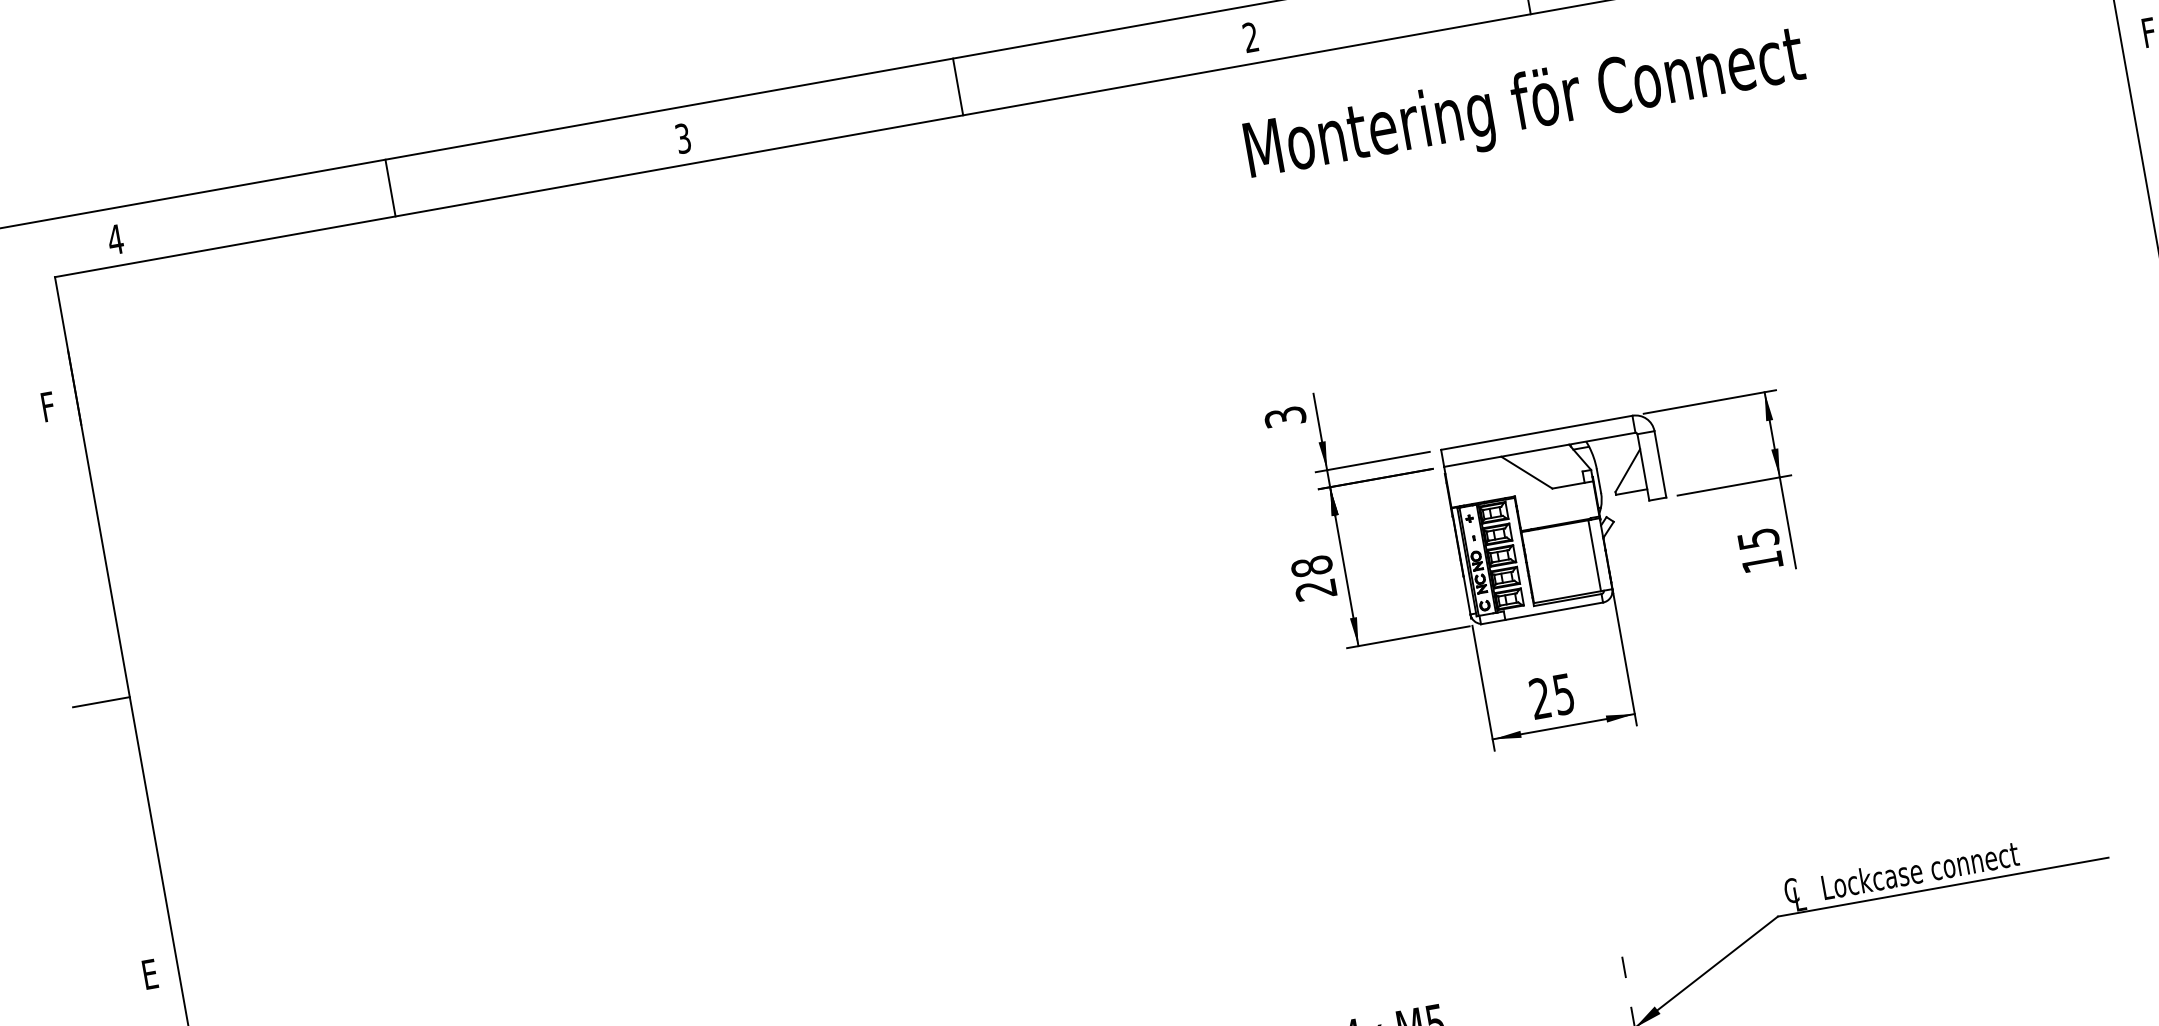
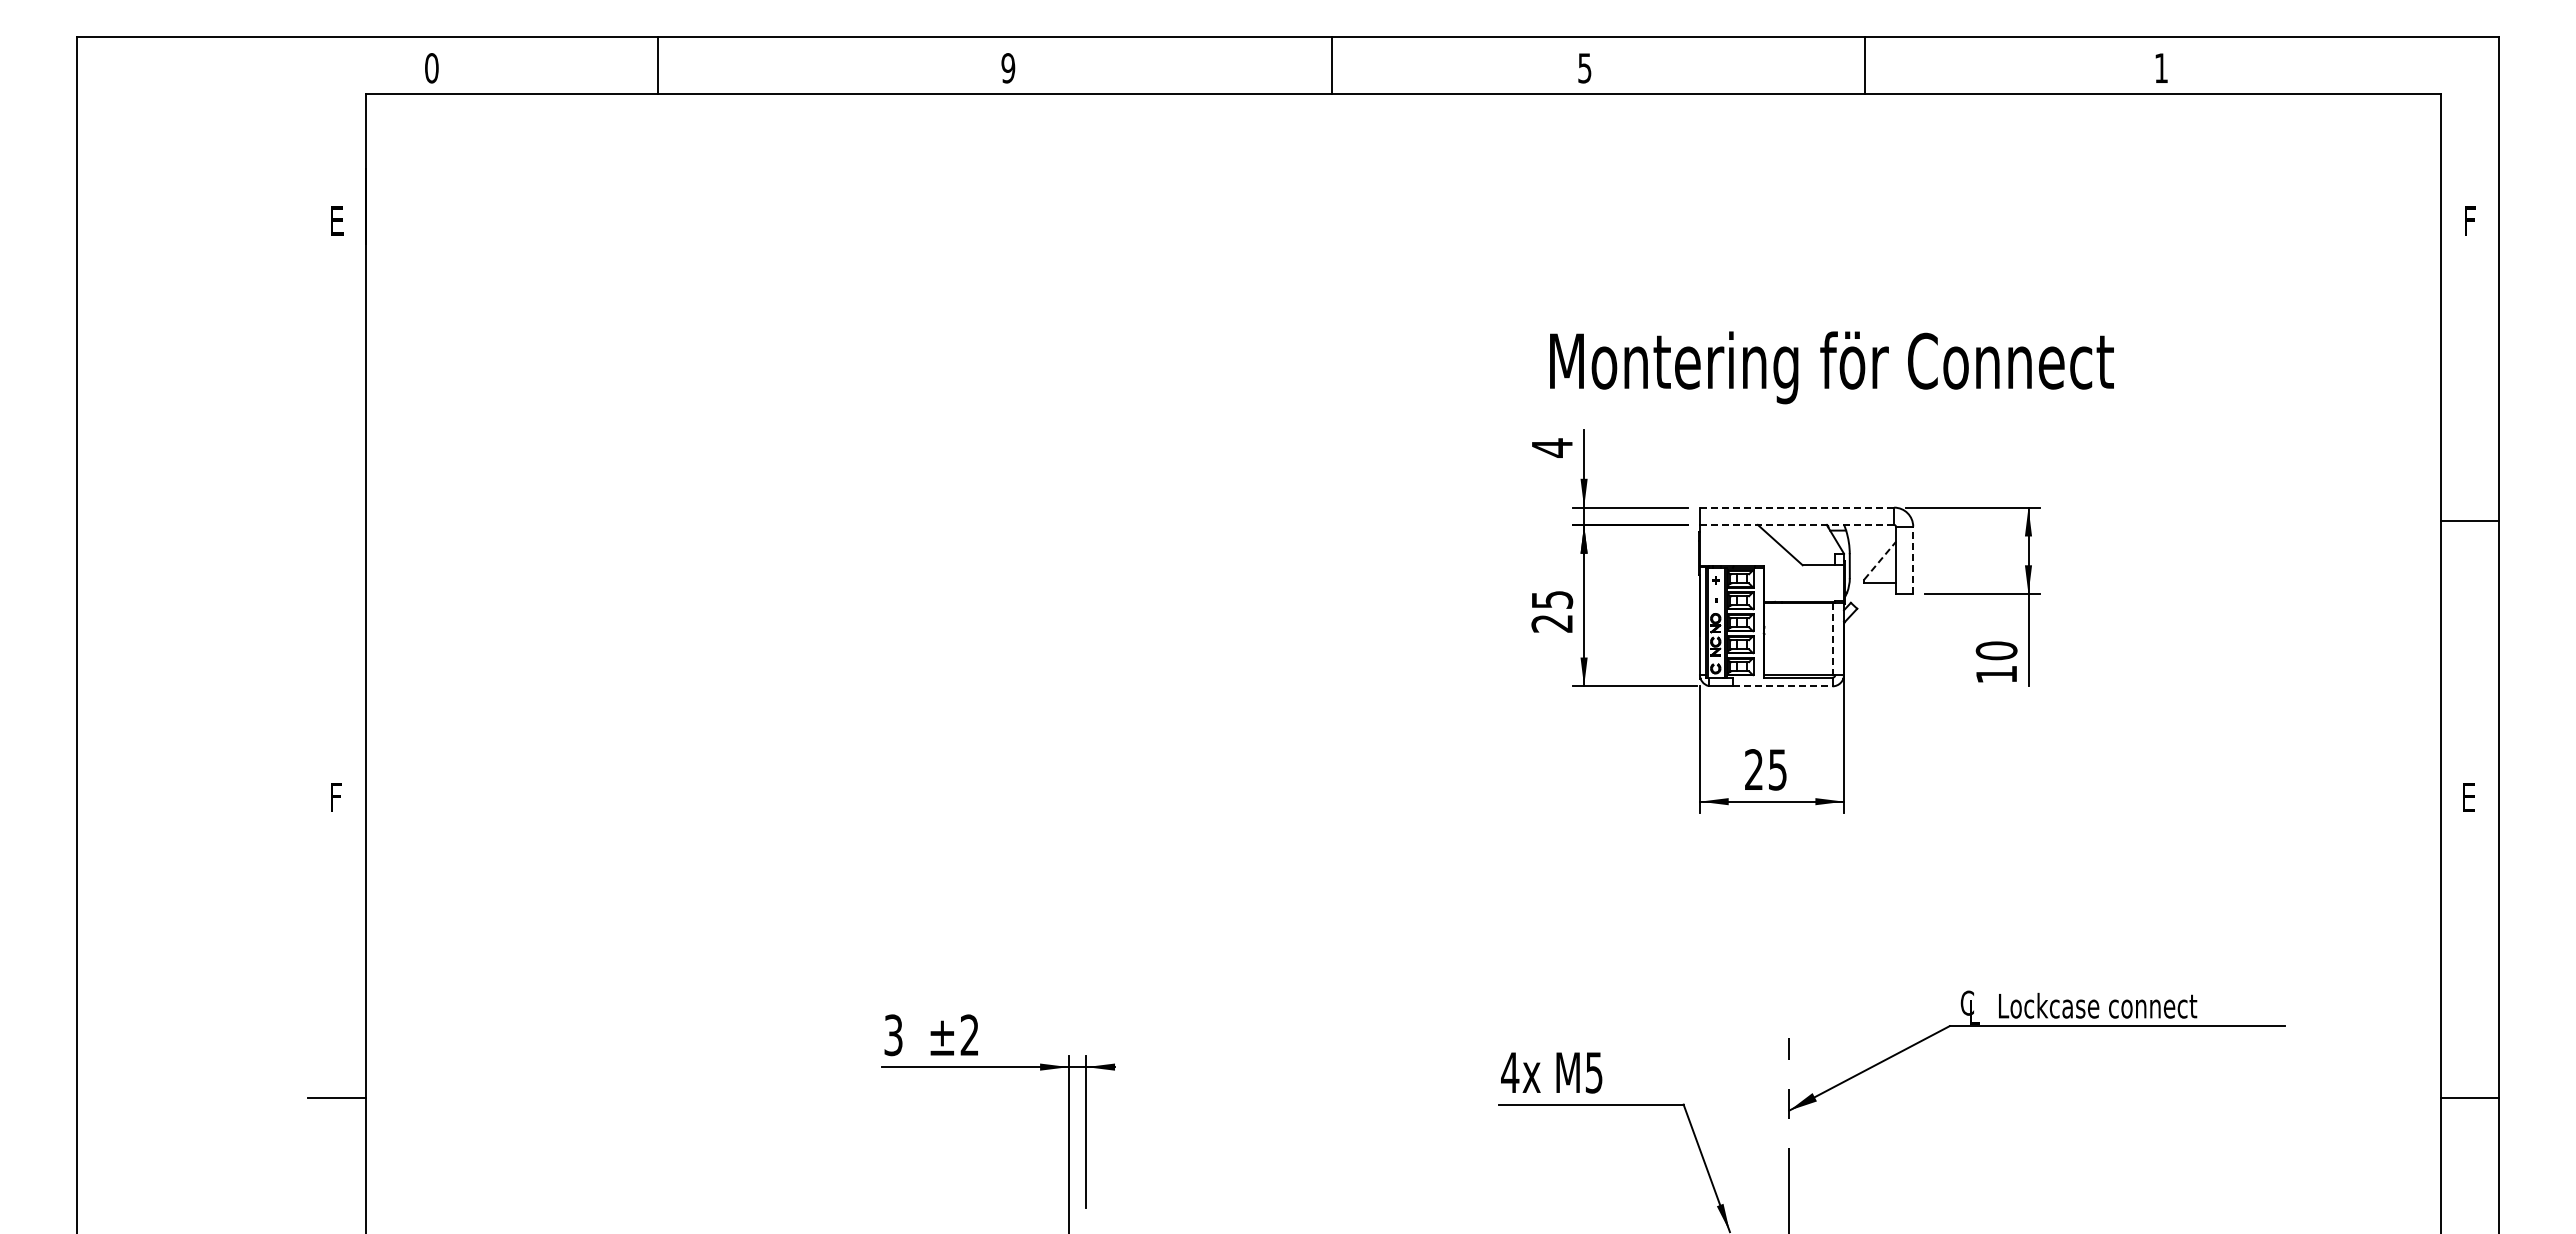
text: (1250, 37) -> (1584, 68), 2 -> 5
line: (958, 86) -> (1332, 65), moved
text: (1525, 107) -> (1831, 367), moved
text: (683, 138) -> (1008, 68), 3 -> 9
line: (390, 187) -> (658, 65), moved
text: (115, 239) -> (431, 68), 4 -> 0
text: (50, 405) -> (338, 220), F -> E
text: (1285, 416) -> (1552, 447), 3 -> 4
line: (1536, 432) -> (1796, 507), solid -> dashed
line: (1539, 449) -> (1796, 524), solid -> dashed
line: (1660, 464) -> (1913, 560), solid -> dashed
line: (1628, 470) -> (1880, 560), solid -> dashed
text: (1758, 538) -> (1996, 650), 15 -> 10
line: (1594, 556) -> (1832, 639), solid -> dashed
text: (1312, 566) -> (1552, 599), 28 -> 25
line: (1553, 611) -> (1782, 686), solid -> dashed
line: (101, 702) -> (336, 521), removed
text: (151, 973) -> (338, 797), E -> F

